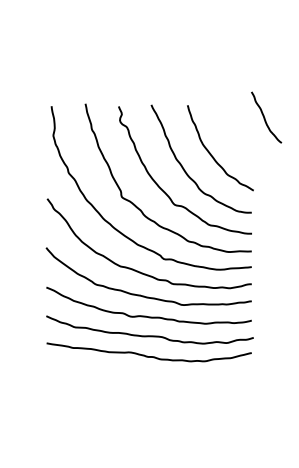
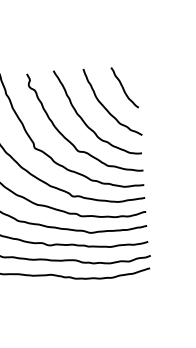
curve: (265, 117) -> (124, 87), moved

